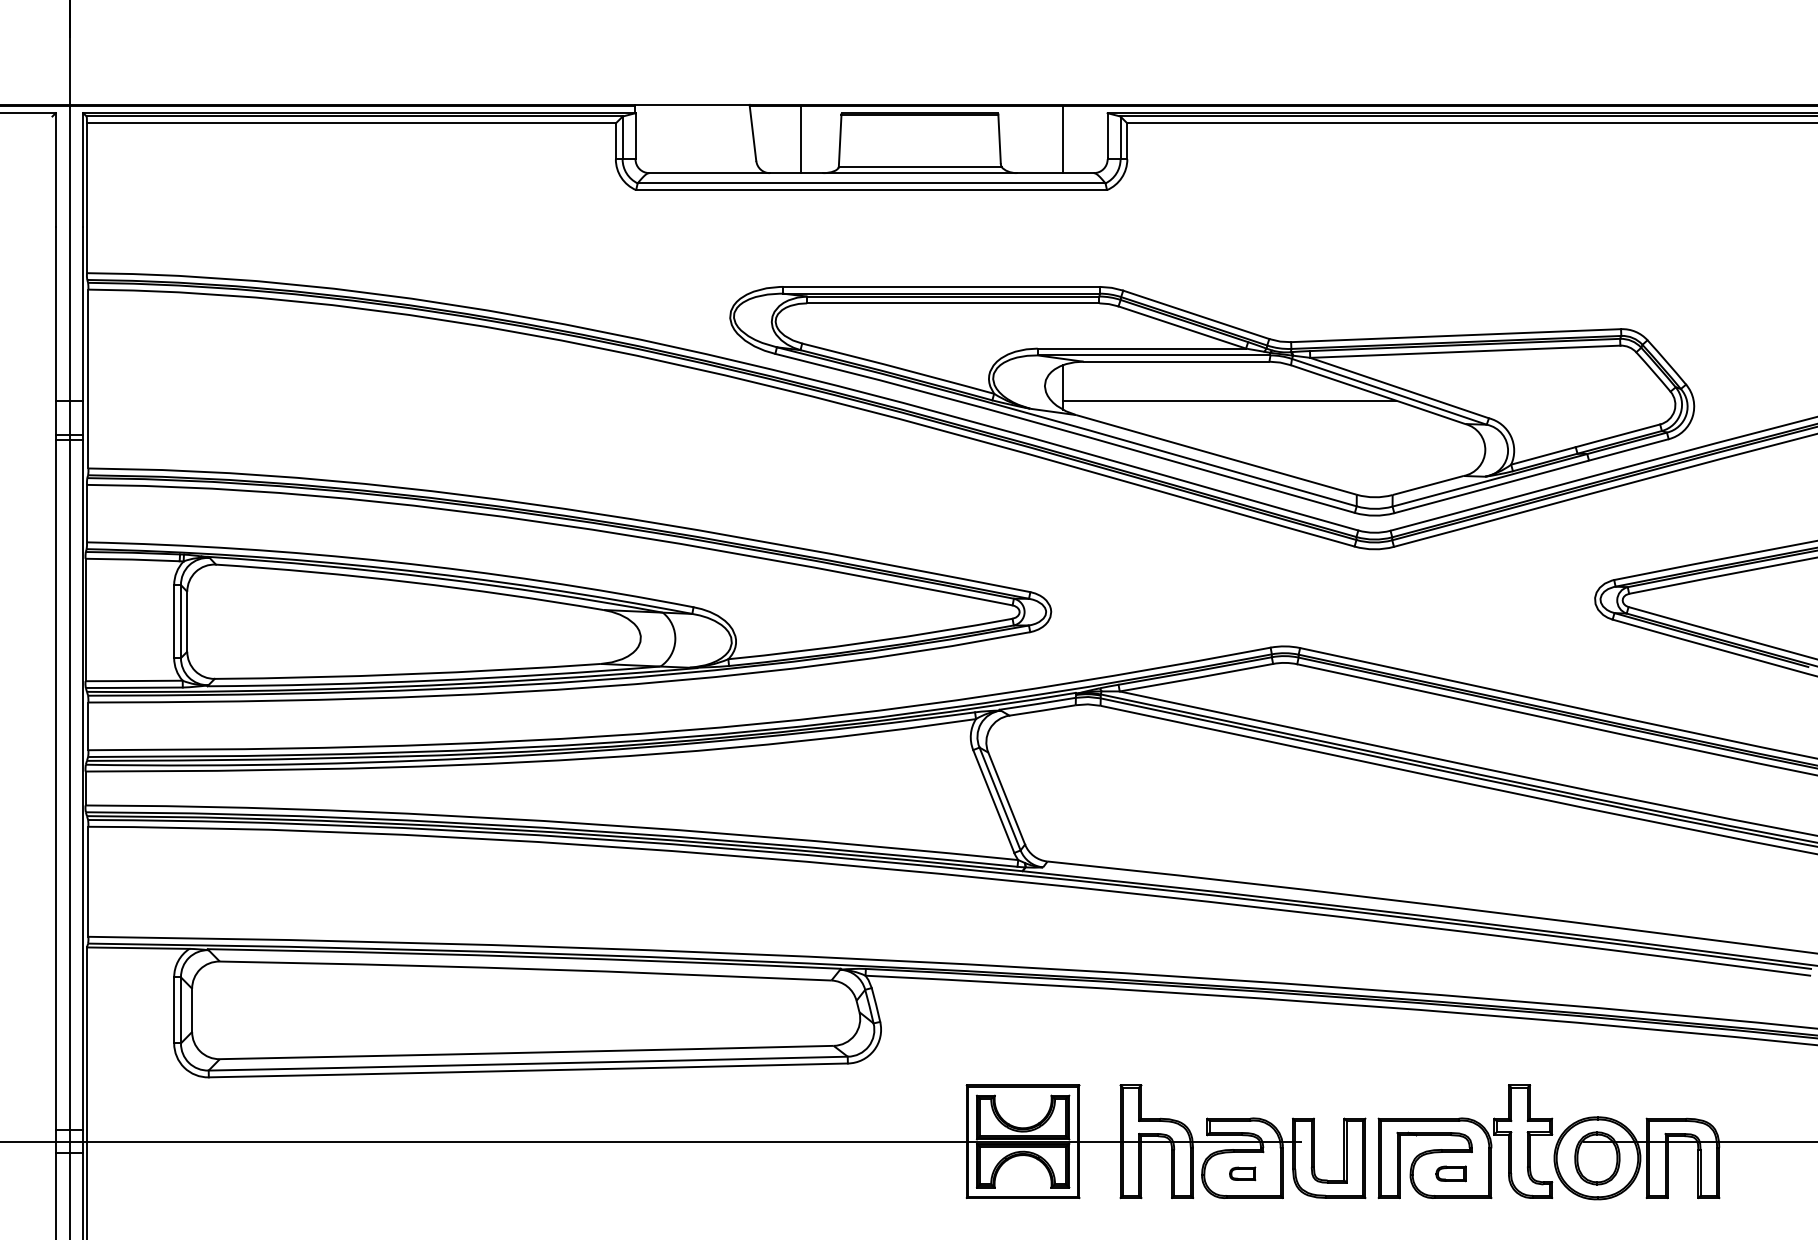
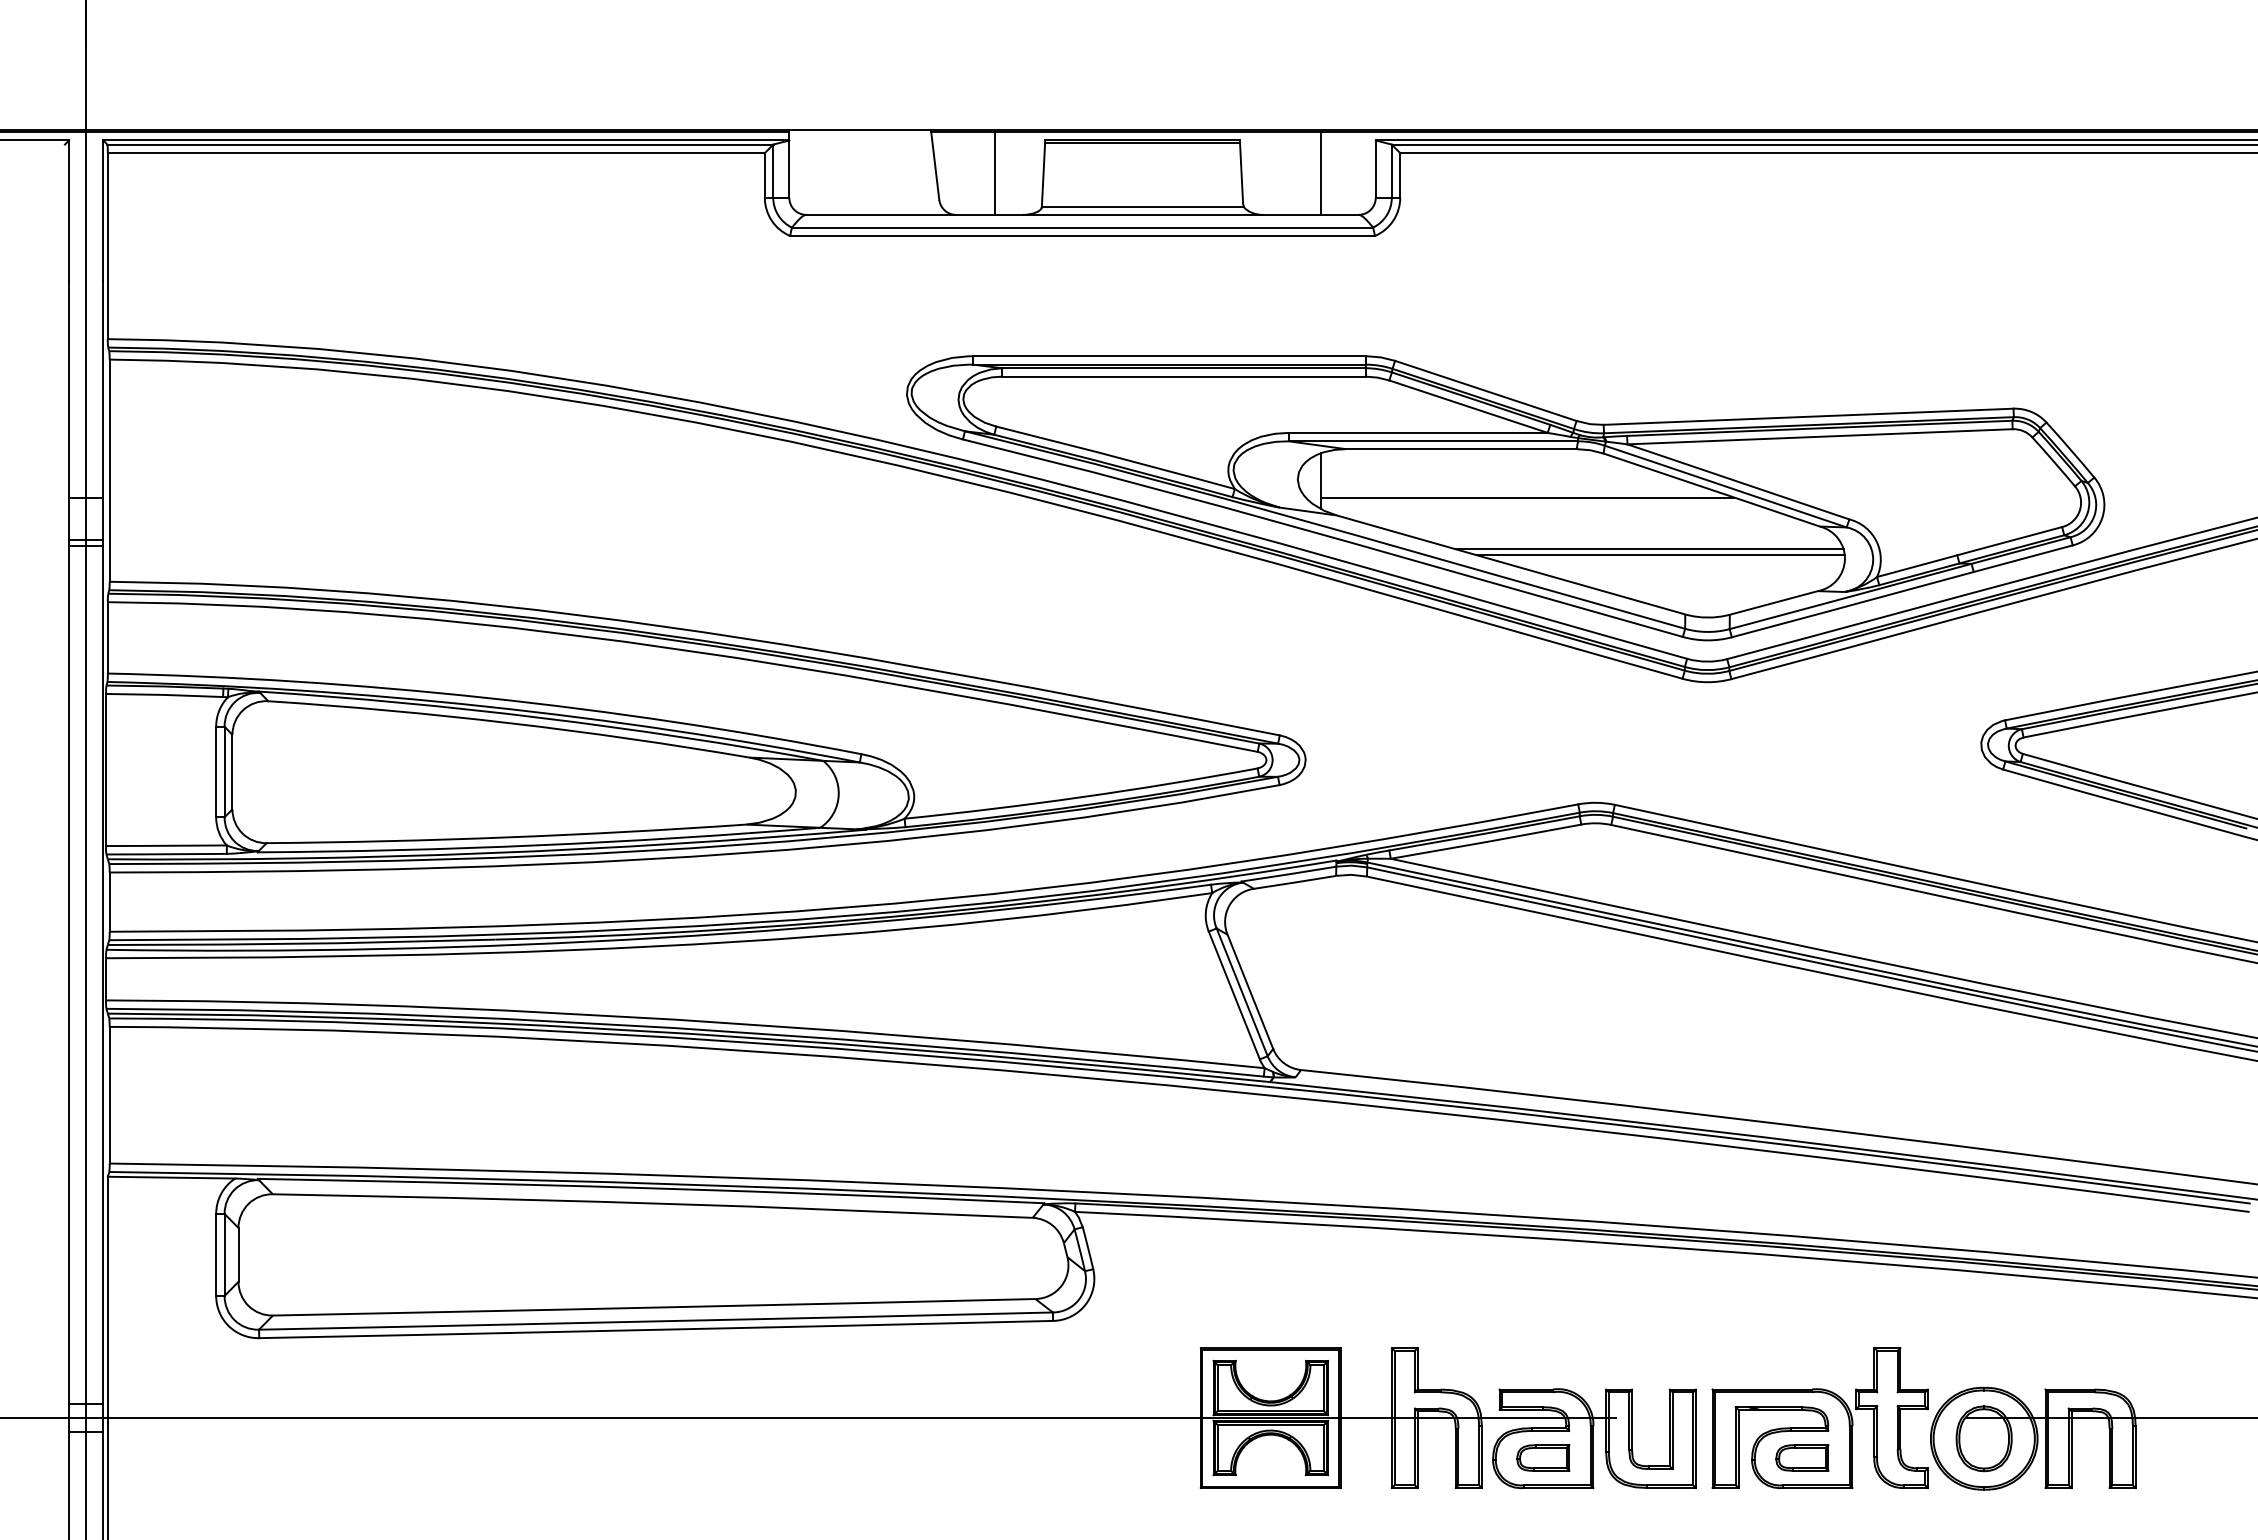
line: (1327, 441) -> (1648, 548), added
line: (1336, 446) -> (1660, 554), added
part: (1242, 1173) -> (1543, 1457), size x1.67
part: (1451, 1173) -> (1802, 1457), size x1.43

